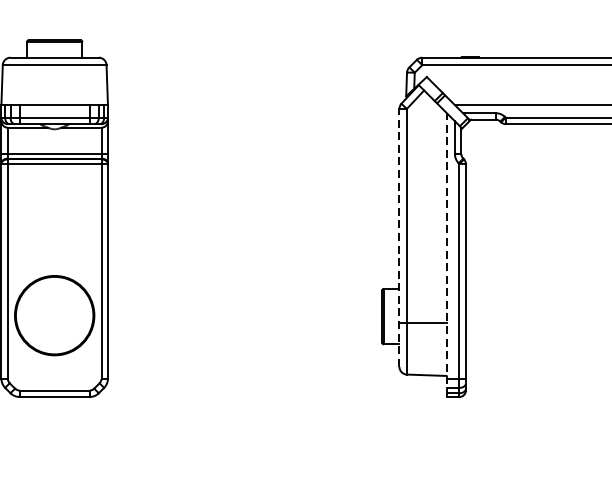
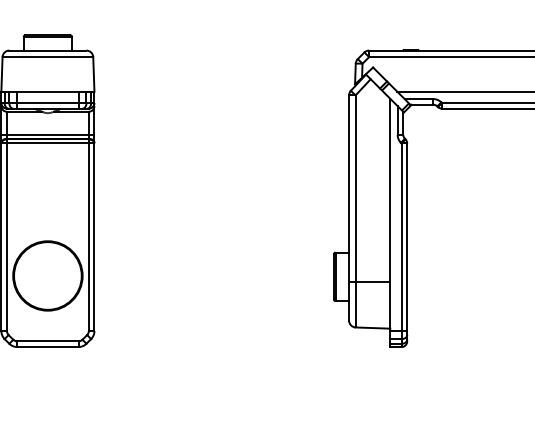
line: (399, 238) -> (349, 208), dashed -> solid
line: (446, 254) -> (390, 222), dashed -> solid

